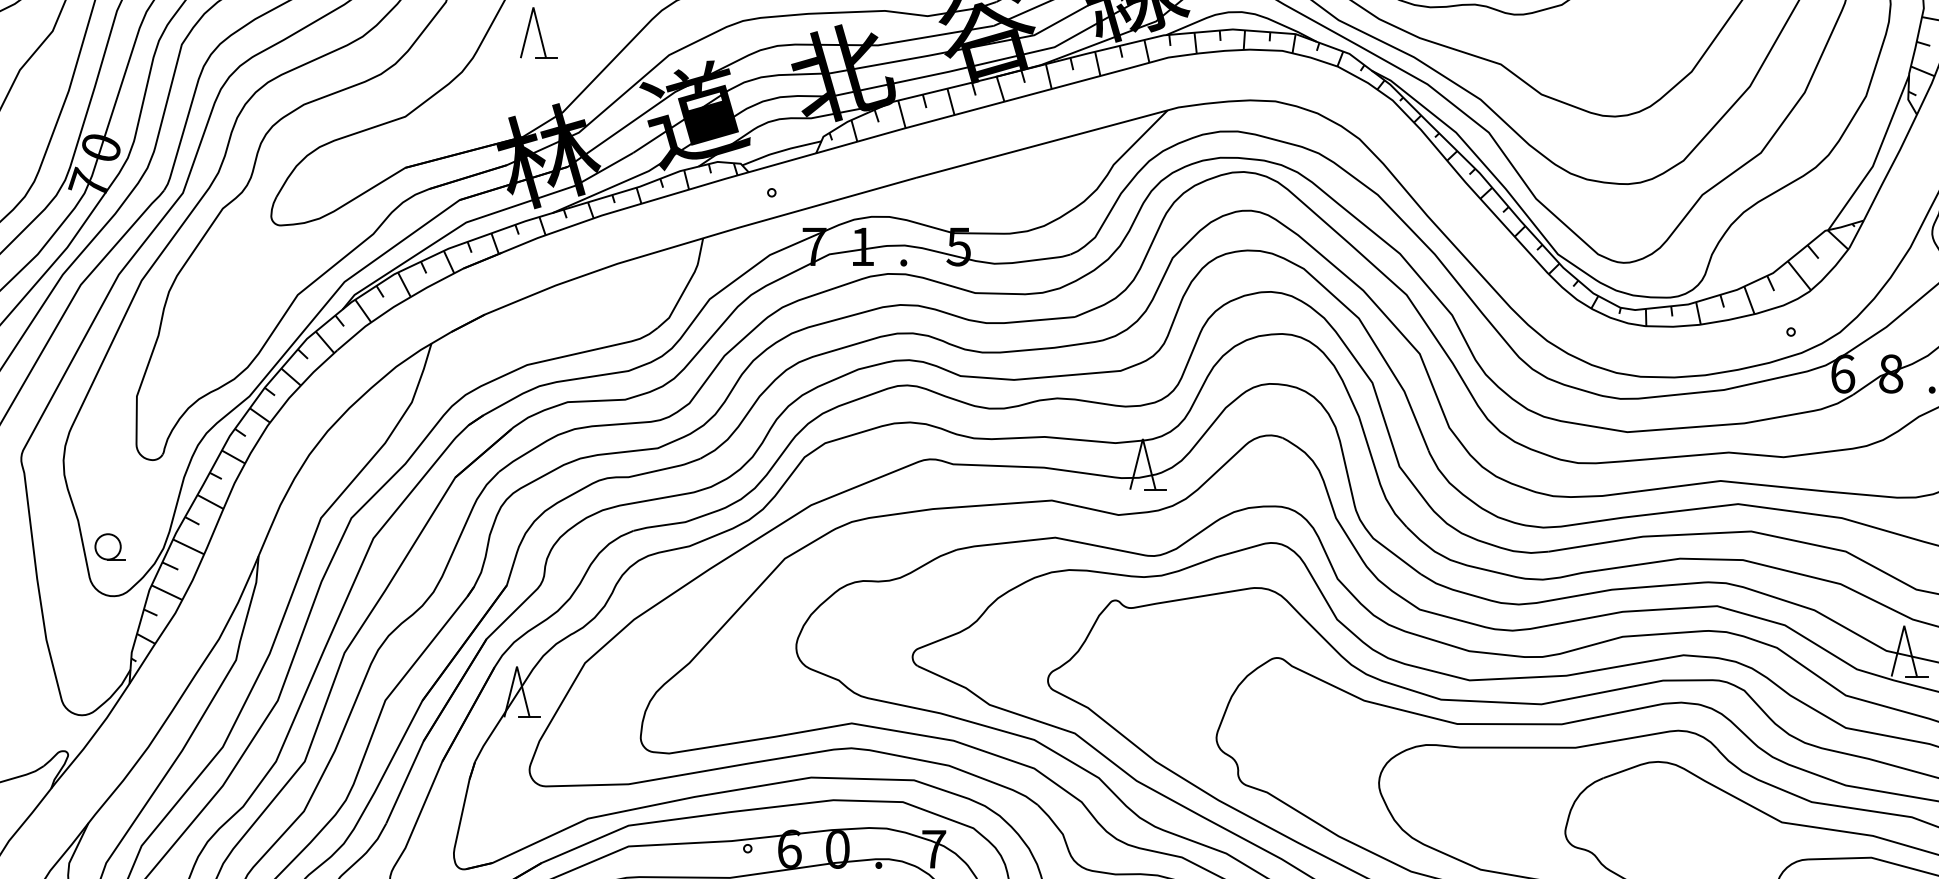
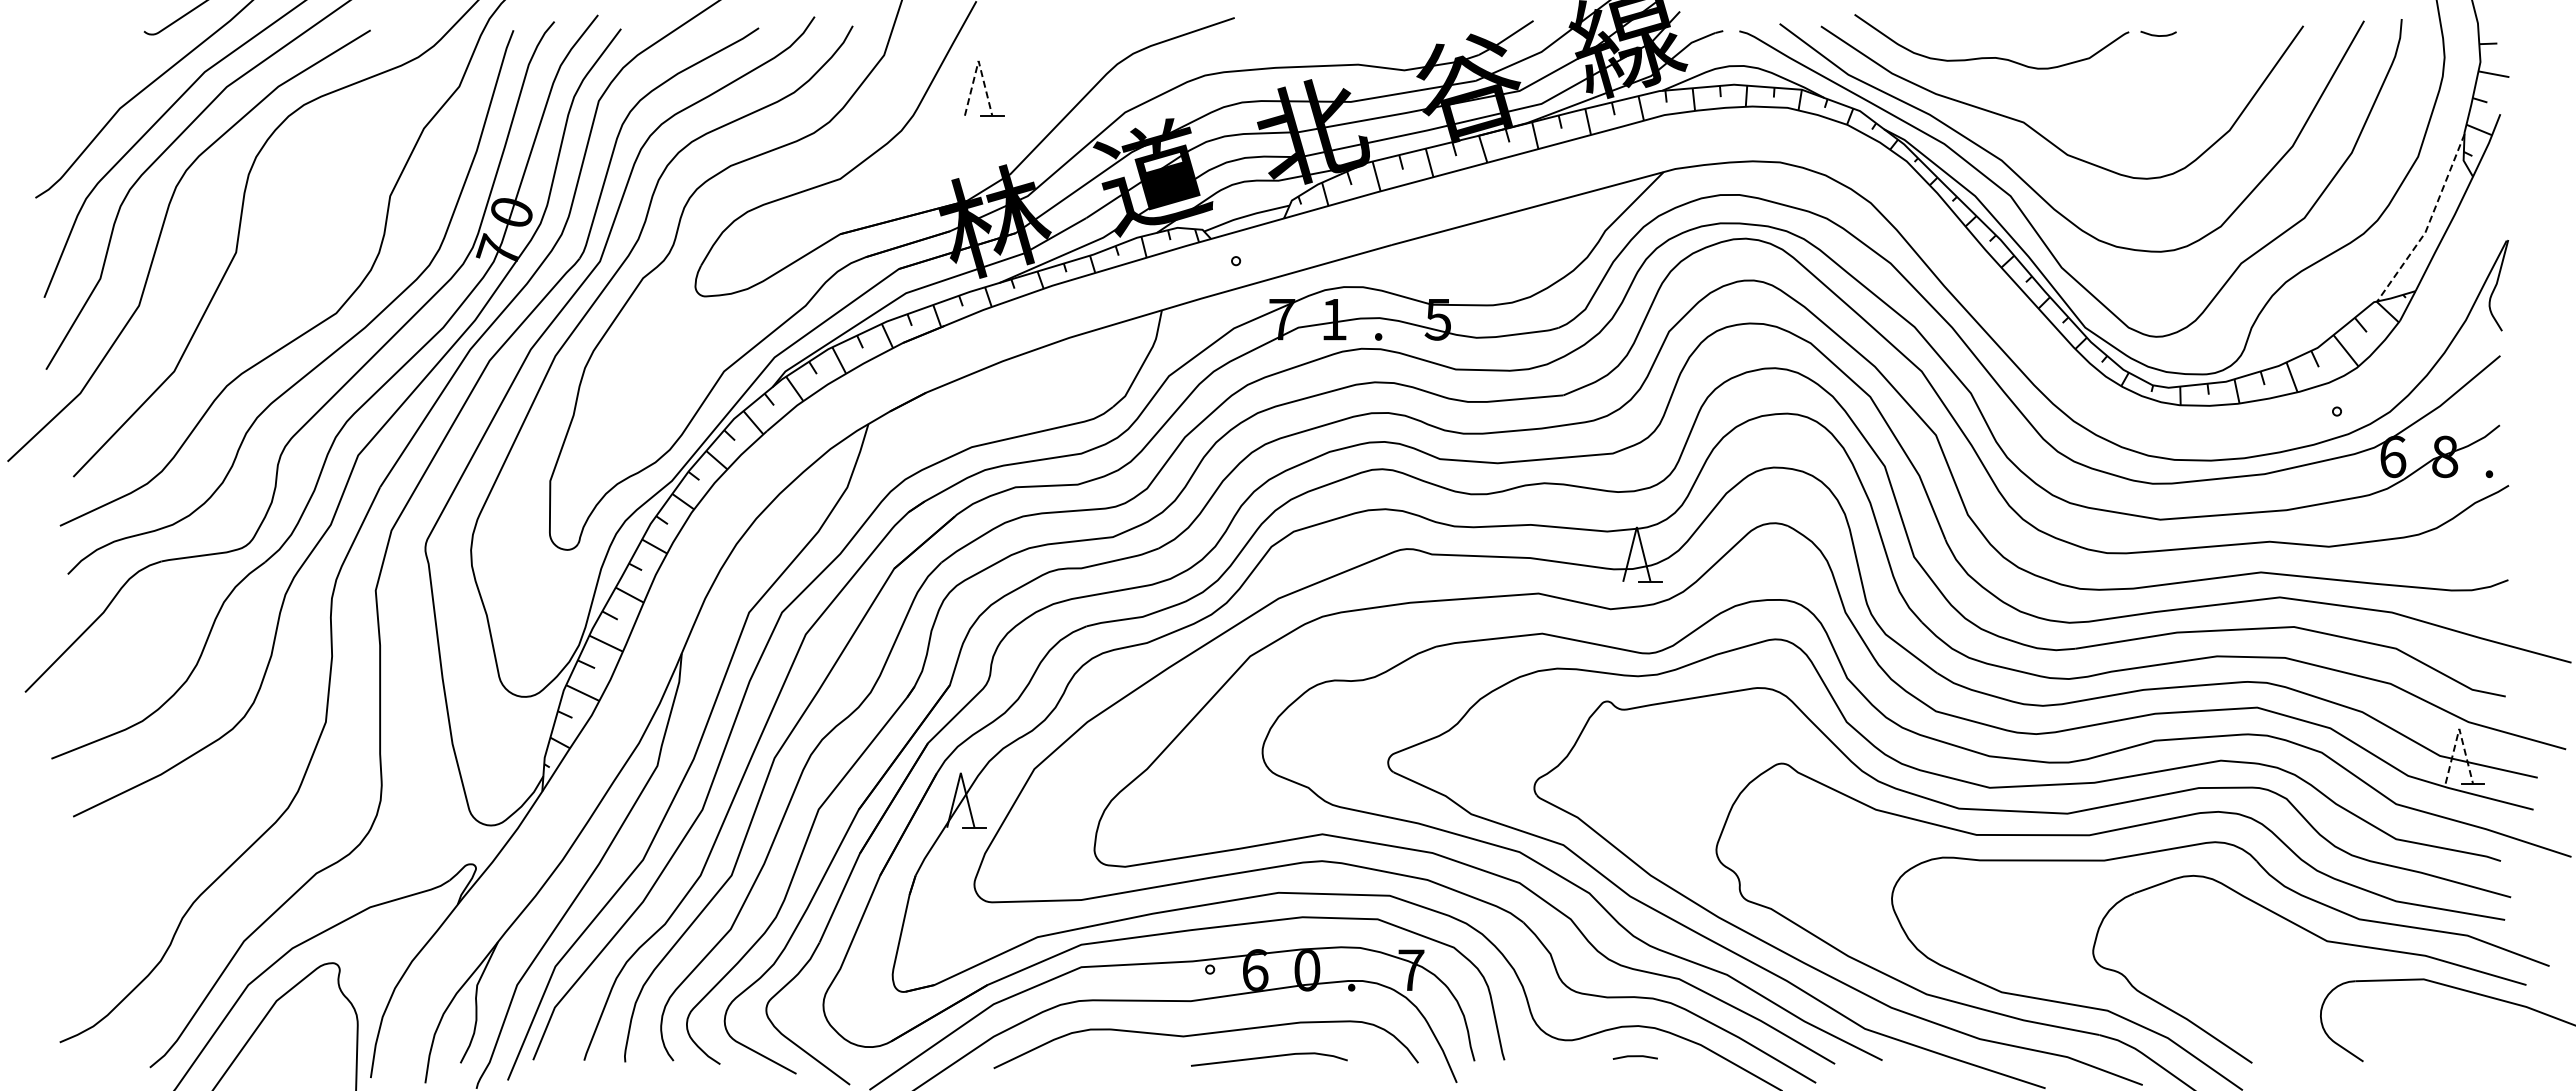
line: (533, 7) -> (978, 60), solid -> dashed
line: (1876, 157) -> (2429, 222), solid -> dashed
part: (109, 546) -> (520, 643), removed
line: (1904, 625) -> (2459, 728), solid -> dashed

